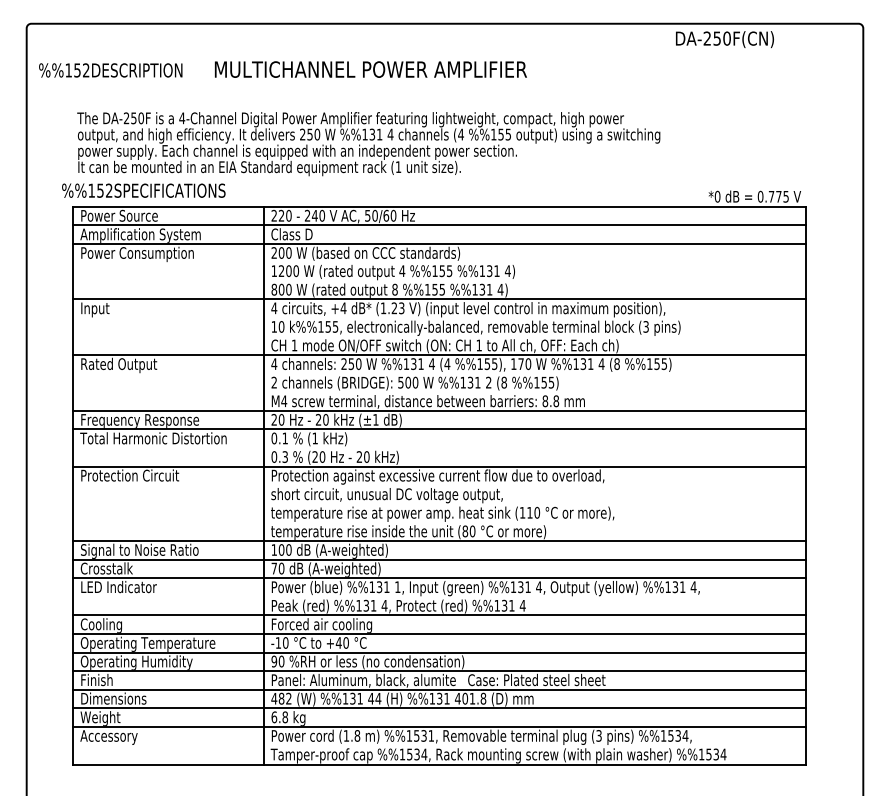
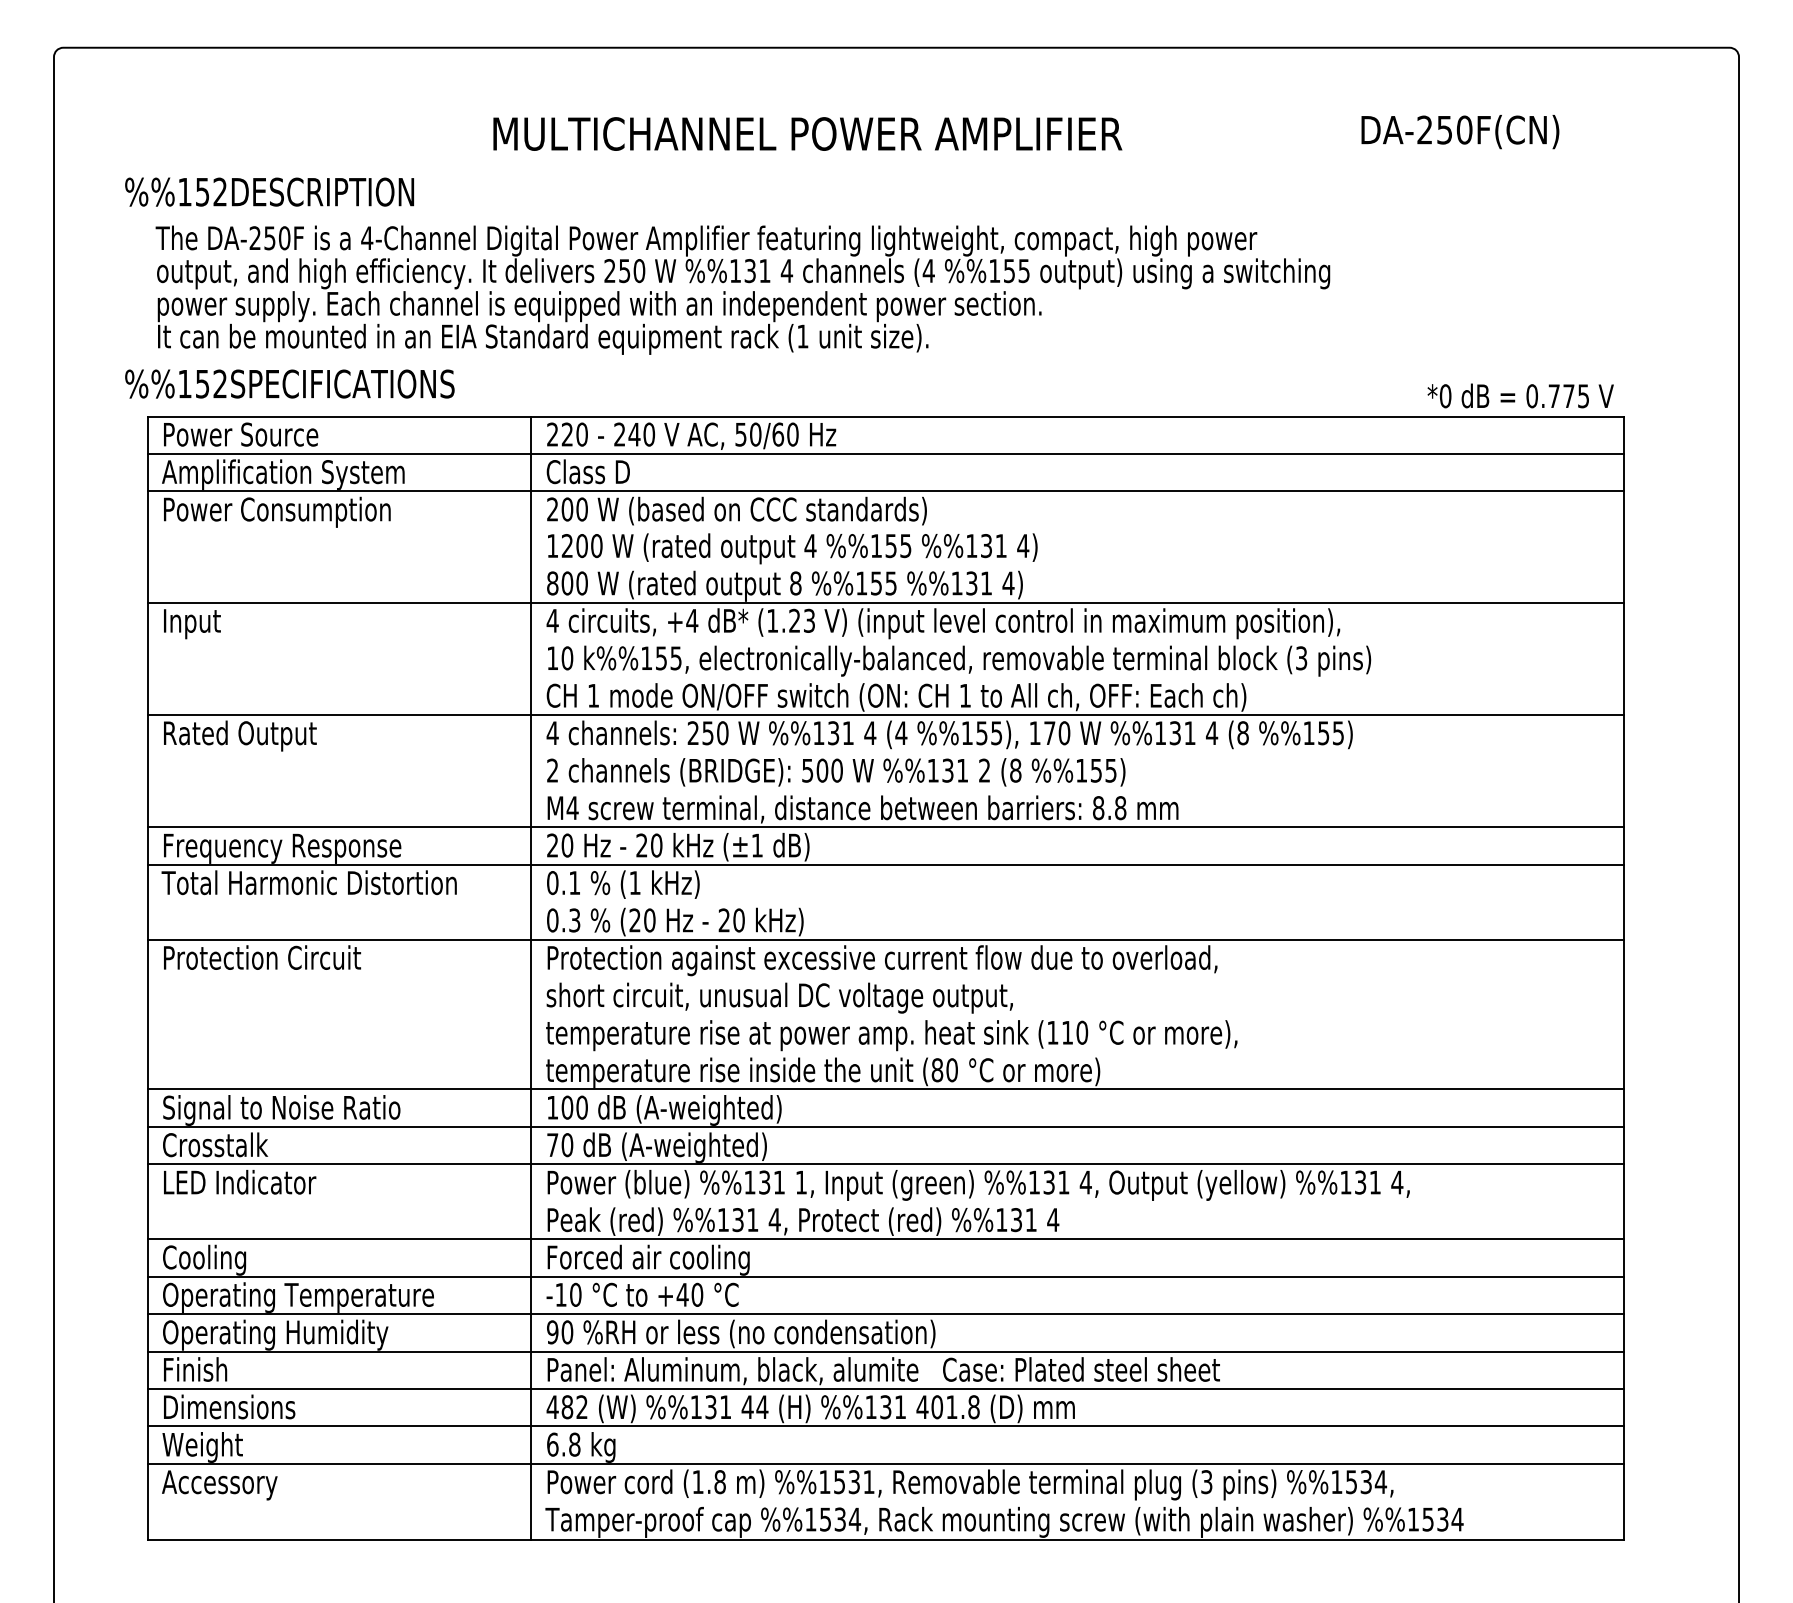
text: (724, 39) -> (1459, 131), moved
text: (370, 69) -> (806, 133), moved
text: (110, 70) -> (269, 192), moved

